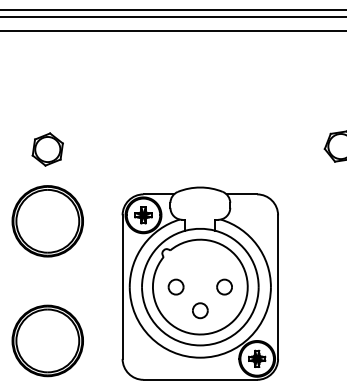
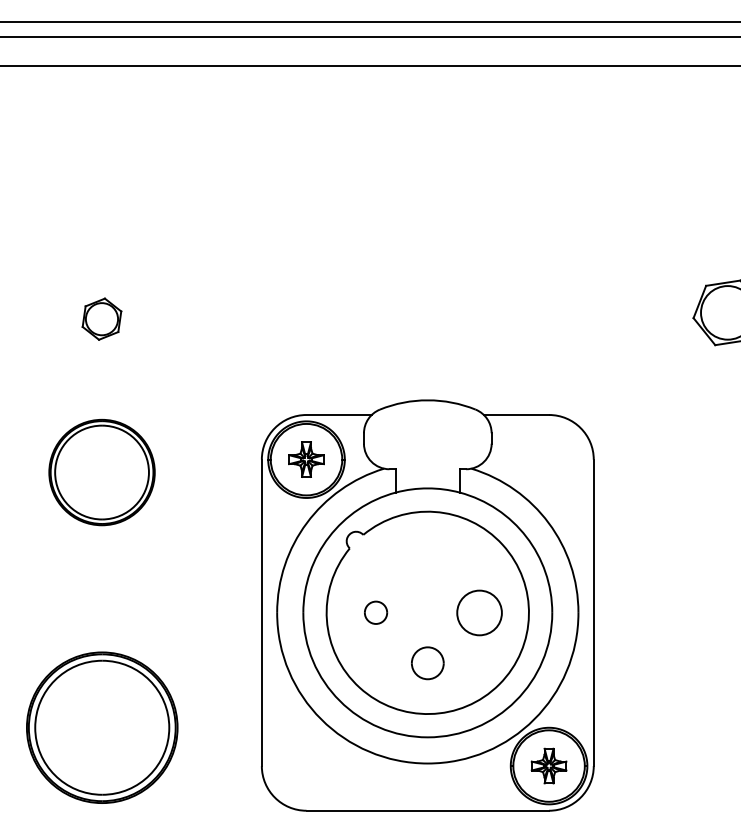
part: (47, 149) -> (101, 319), size x0.6
part: (47, 221) -> (101, 472), size x0.7
part: (175, 286) -> (374, 611), size x0.7
part: (224, 286) -> (479, 611), size x1.4

